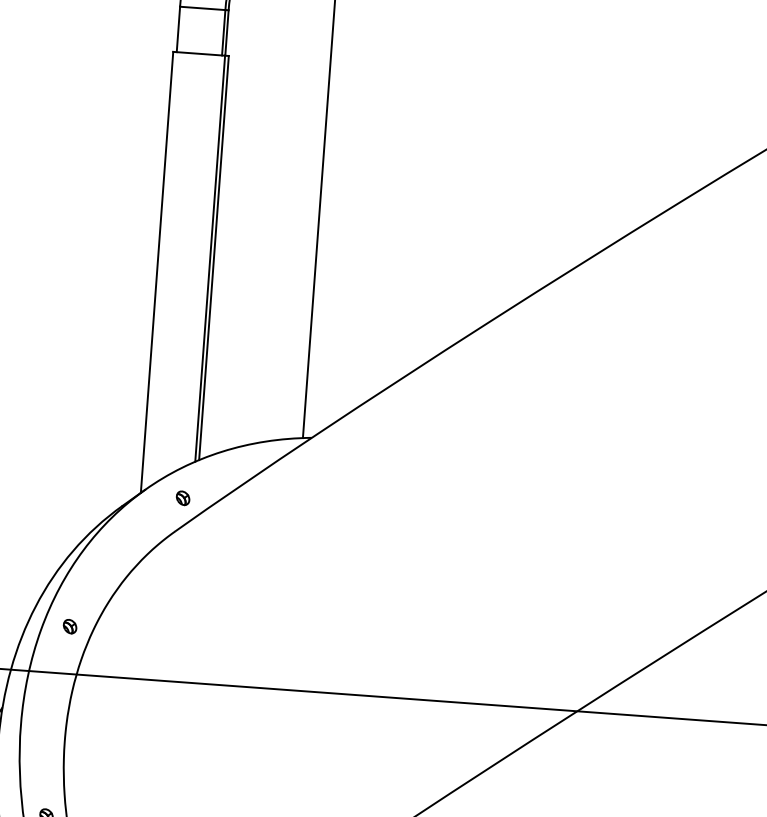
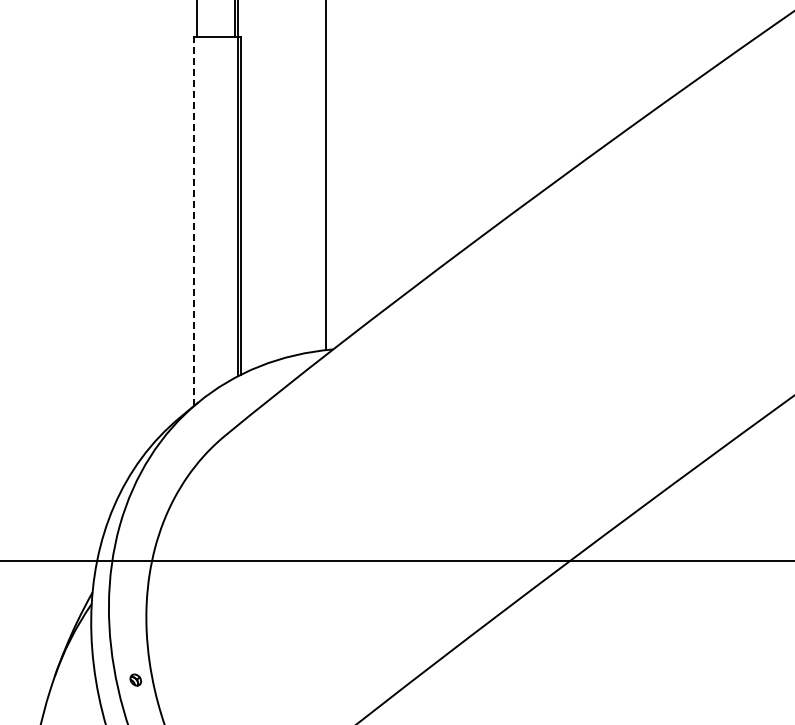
line: (157, 271) -> (194, 220), solid -> dashed
part: (182, 498) -> (229, 407), removed
part: (69, 625) -> (143, 520), removed

